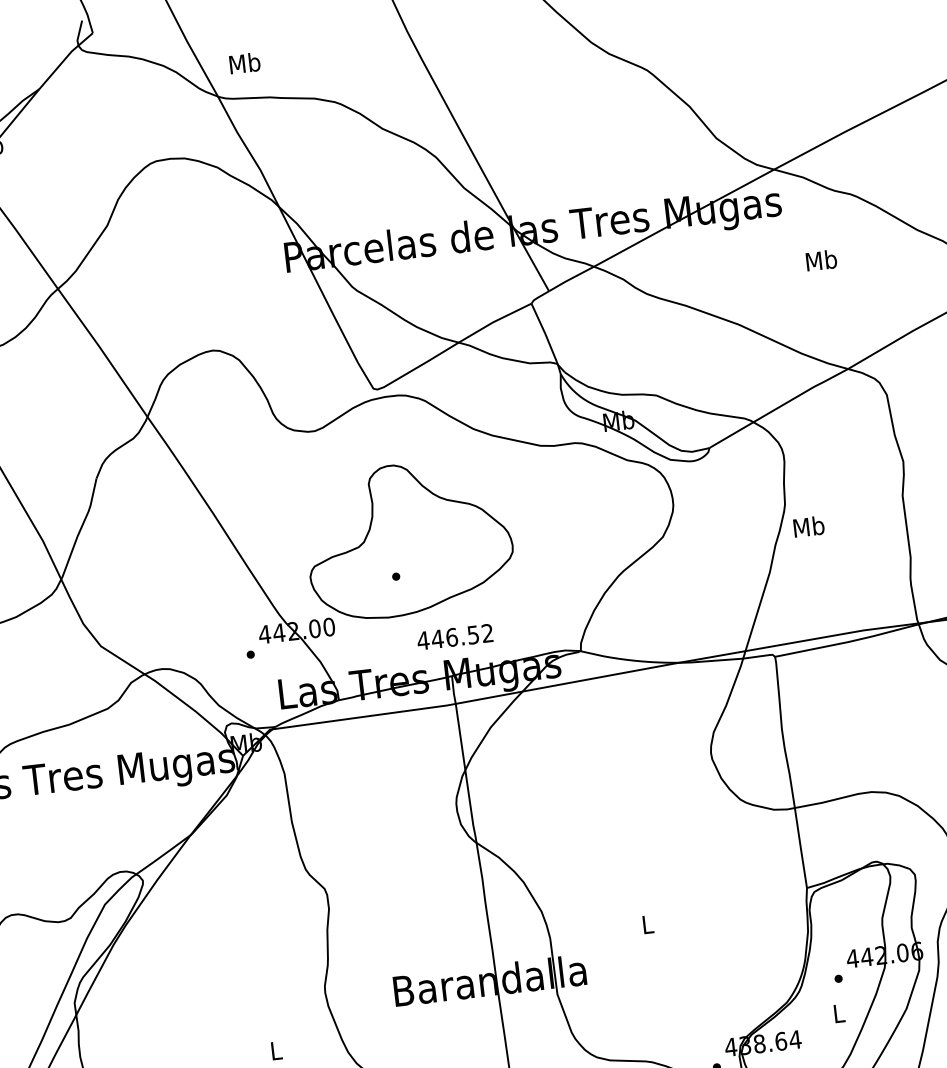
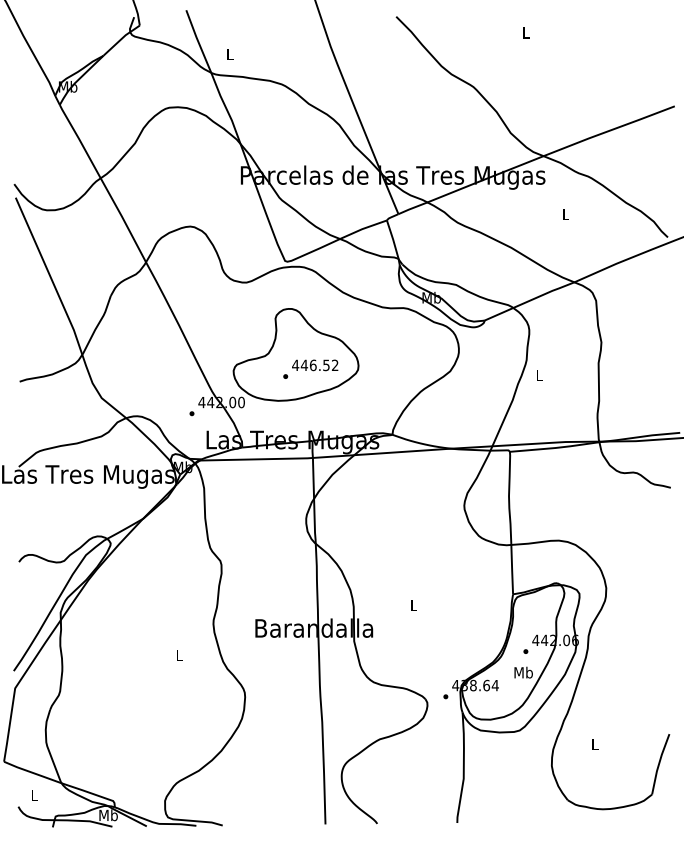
text: (244, 63) -> (229, 54), Mb -> L
text: (820, 260) -> (565, 214), Mb -> L
text: (808, 527) -> (539, 375), Mb -> L
text: (455, 637) -> (315, 365), moved
text: (838, 1013) -> (523, 672), L -> Mb

